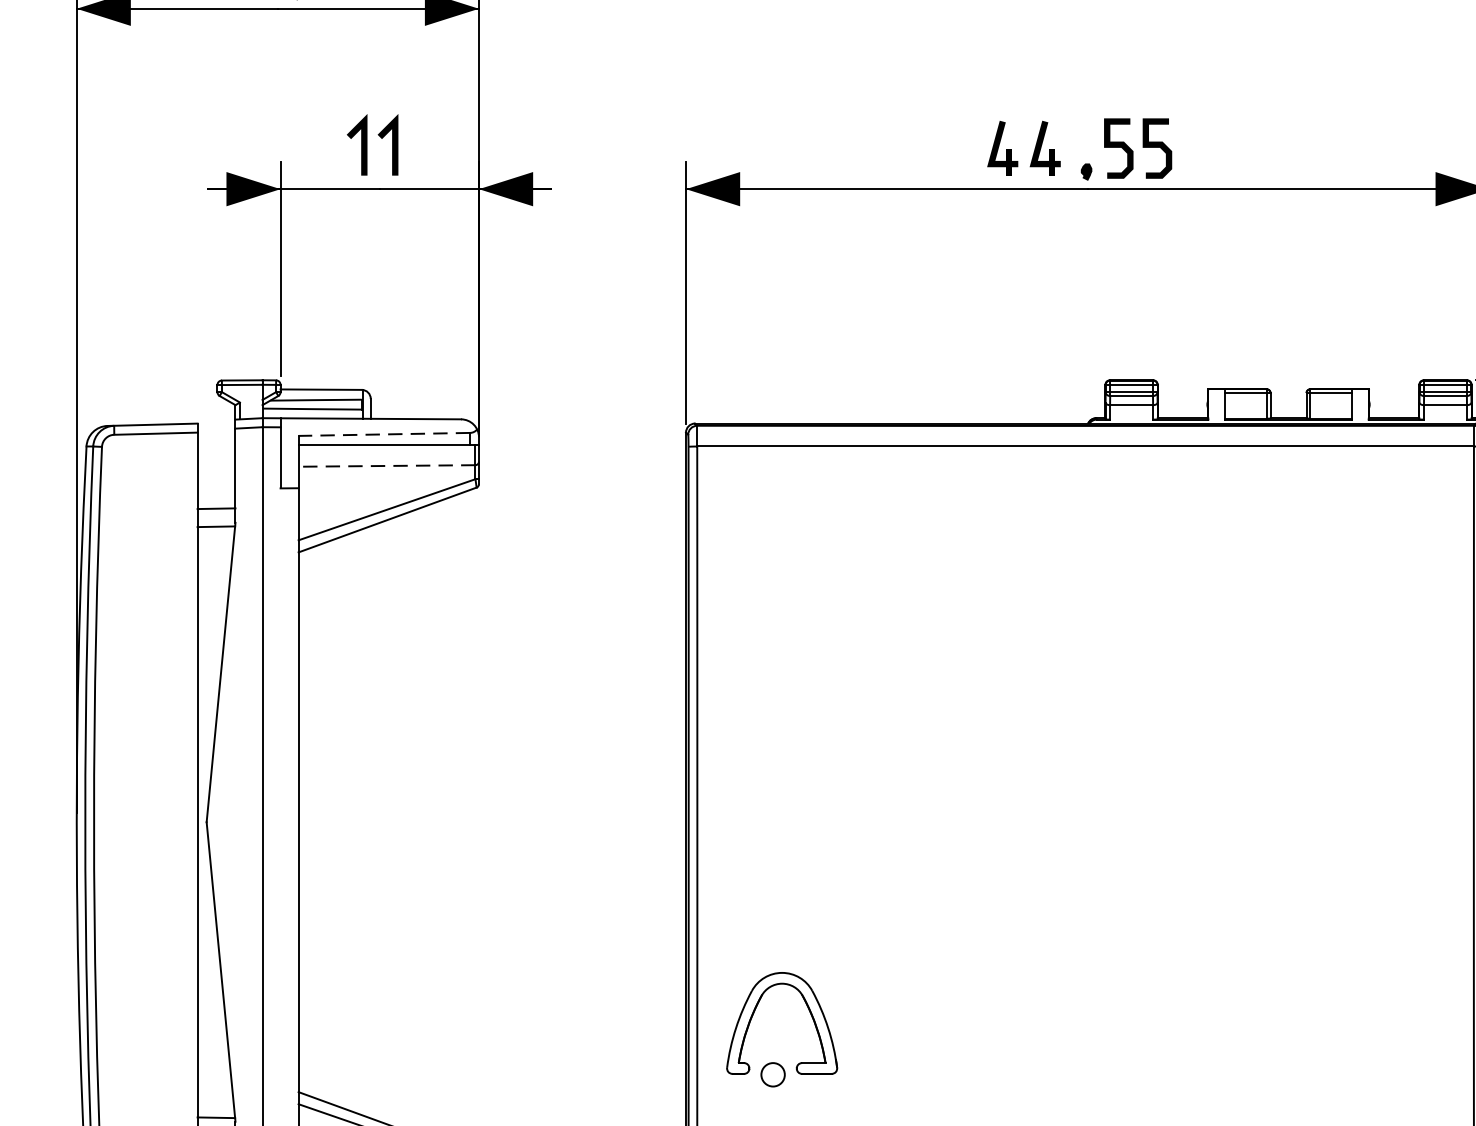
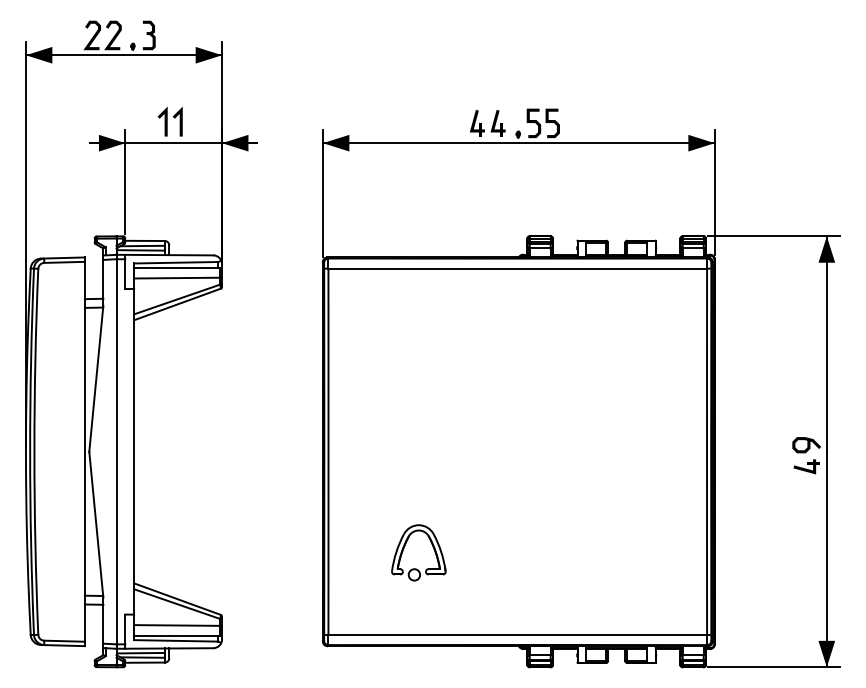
line: (383, 433) -> (175, 262), dashed -> solid
line: (385, 466) -> (176, 278), dashed -> solid
part: (754, 1016) -> (405, 546), moved

